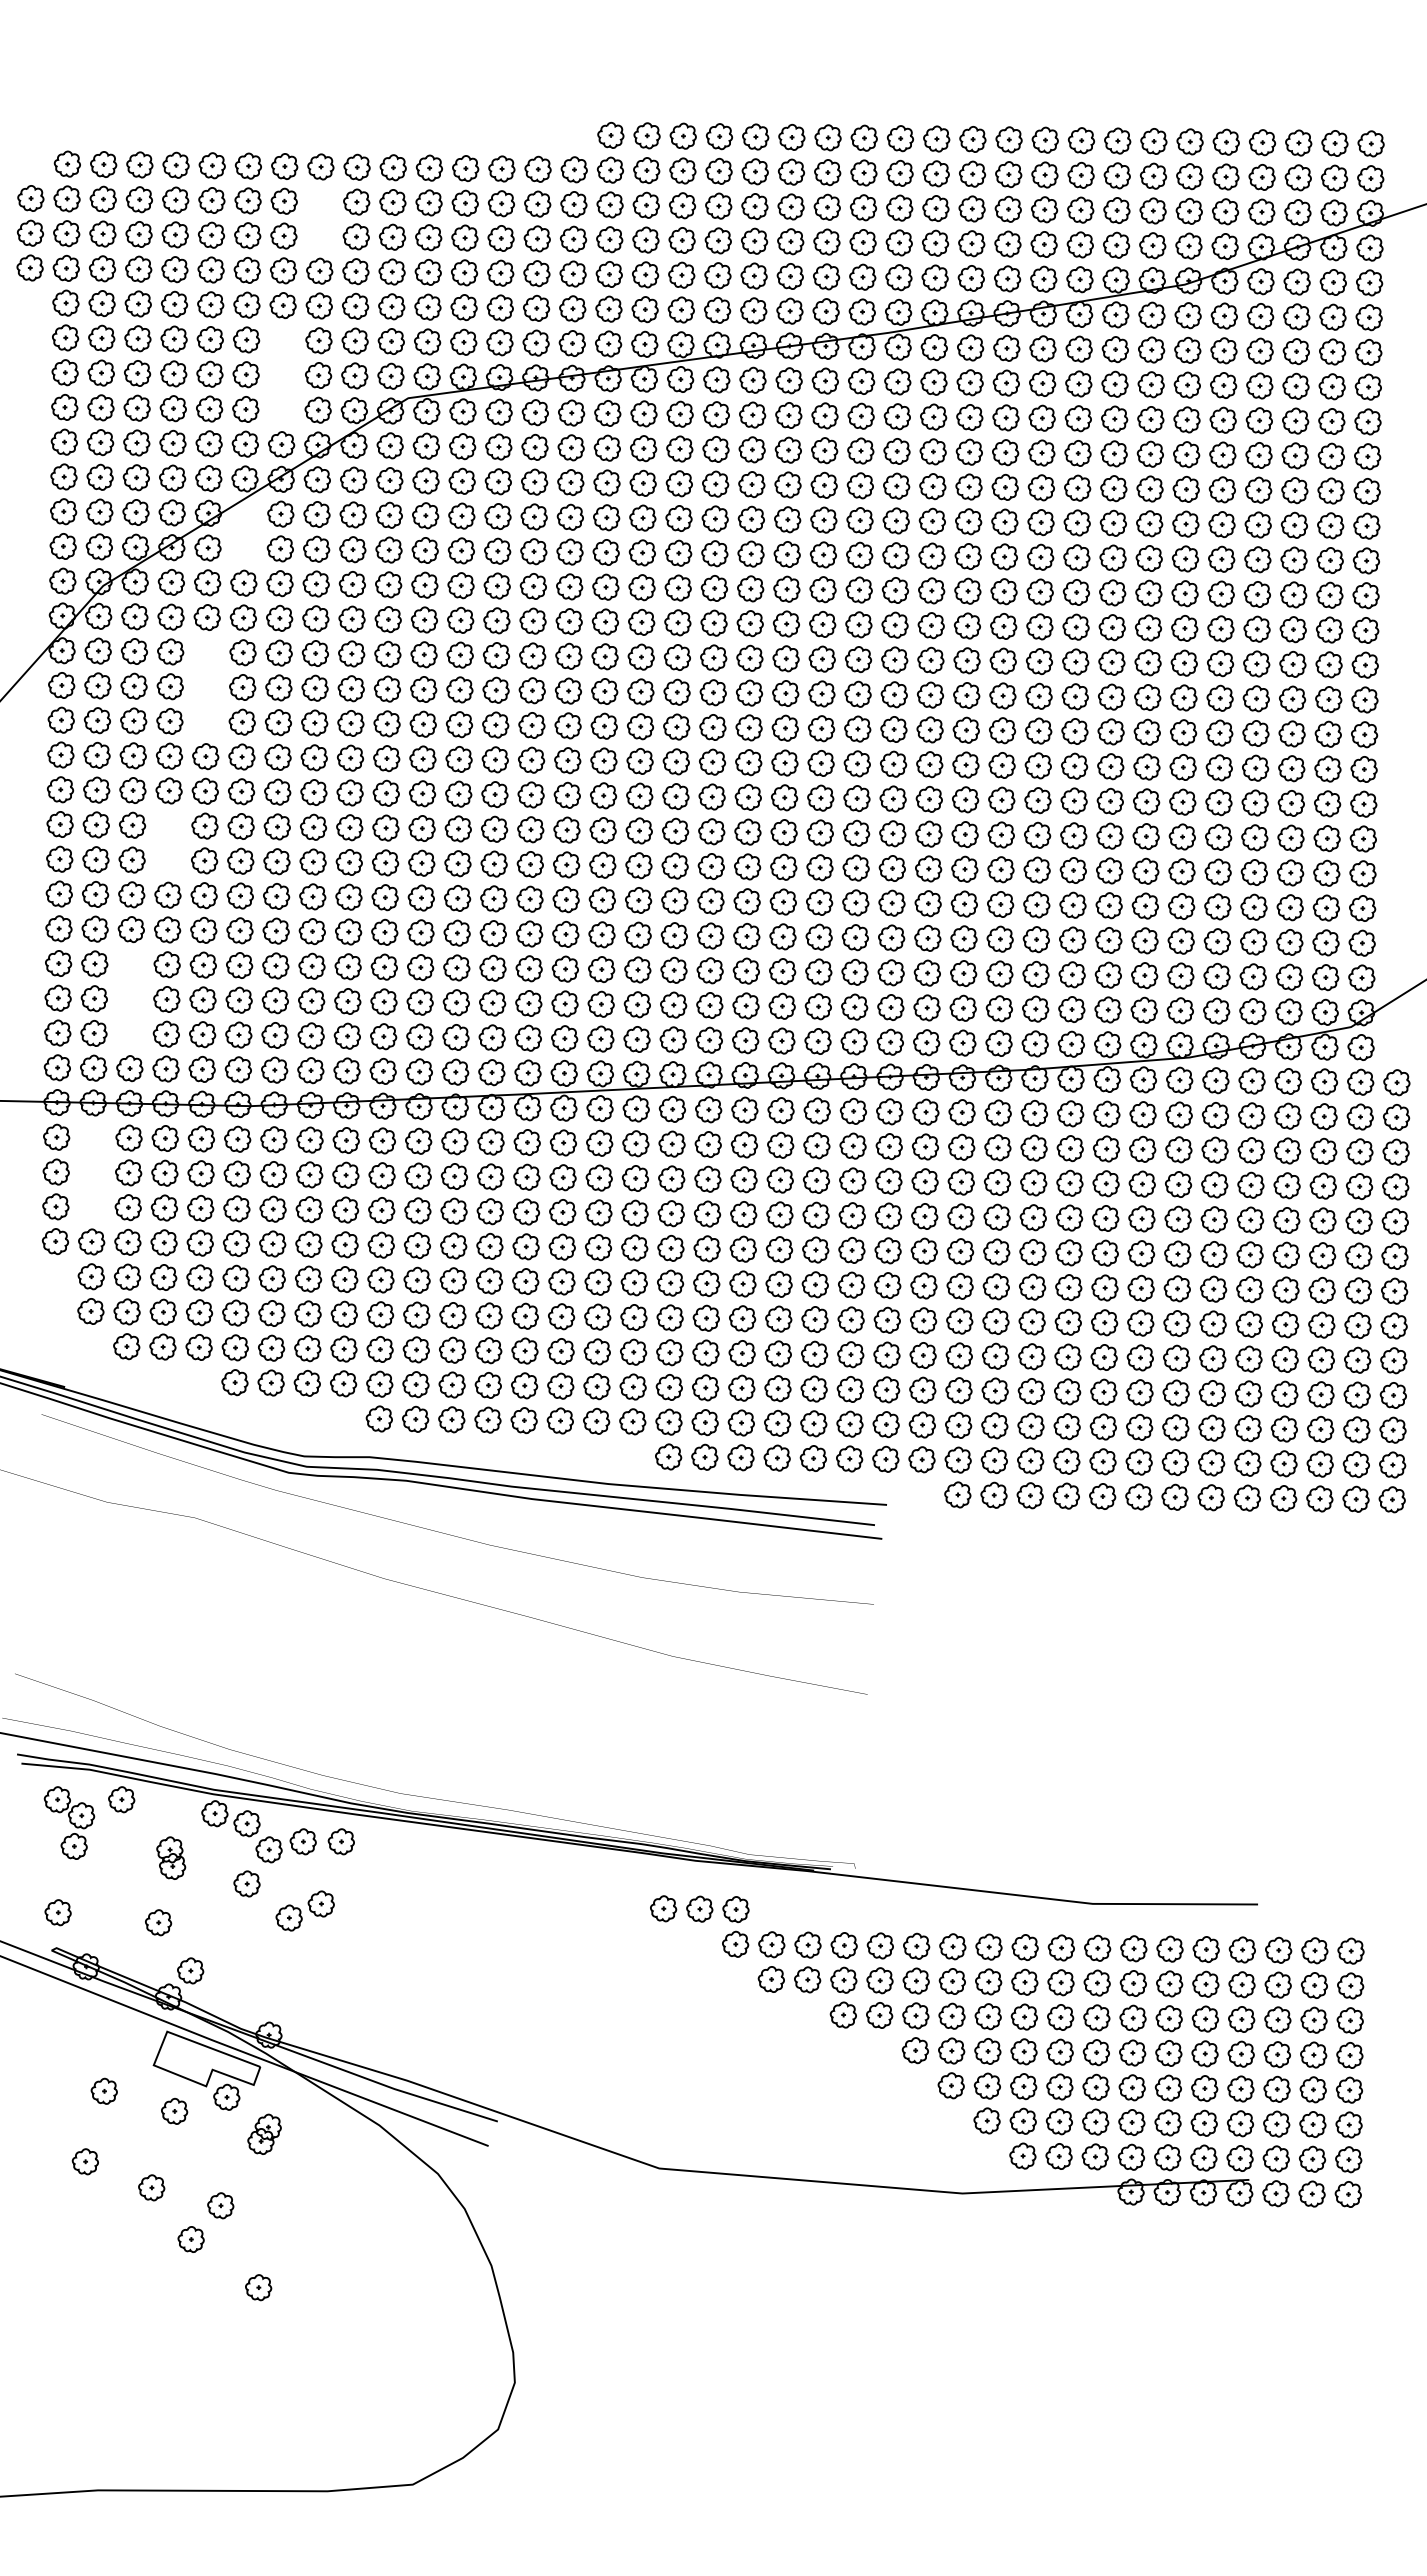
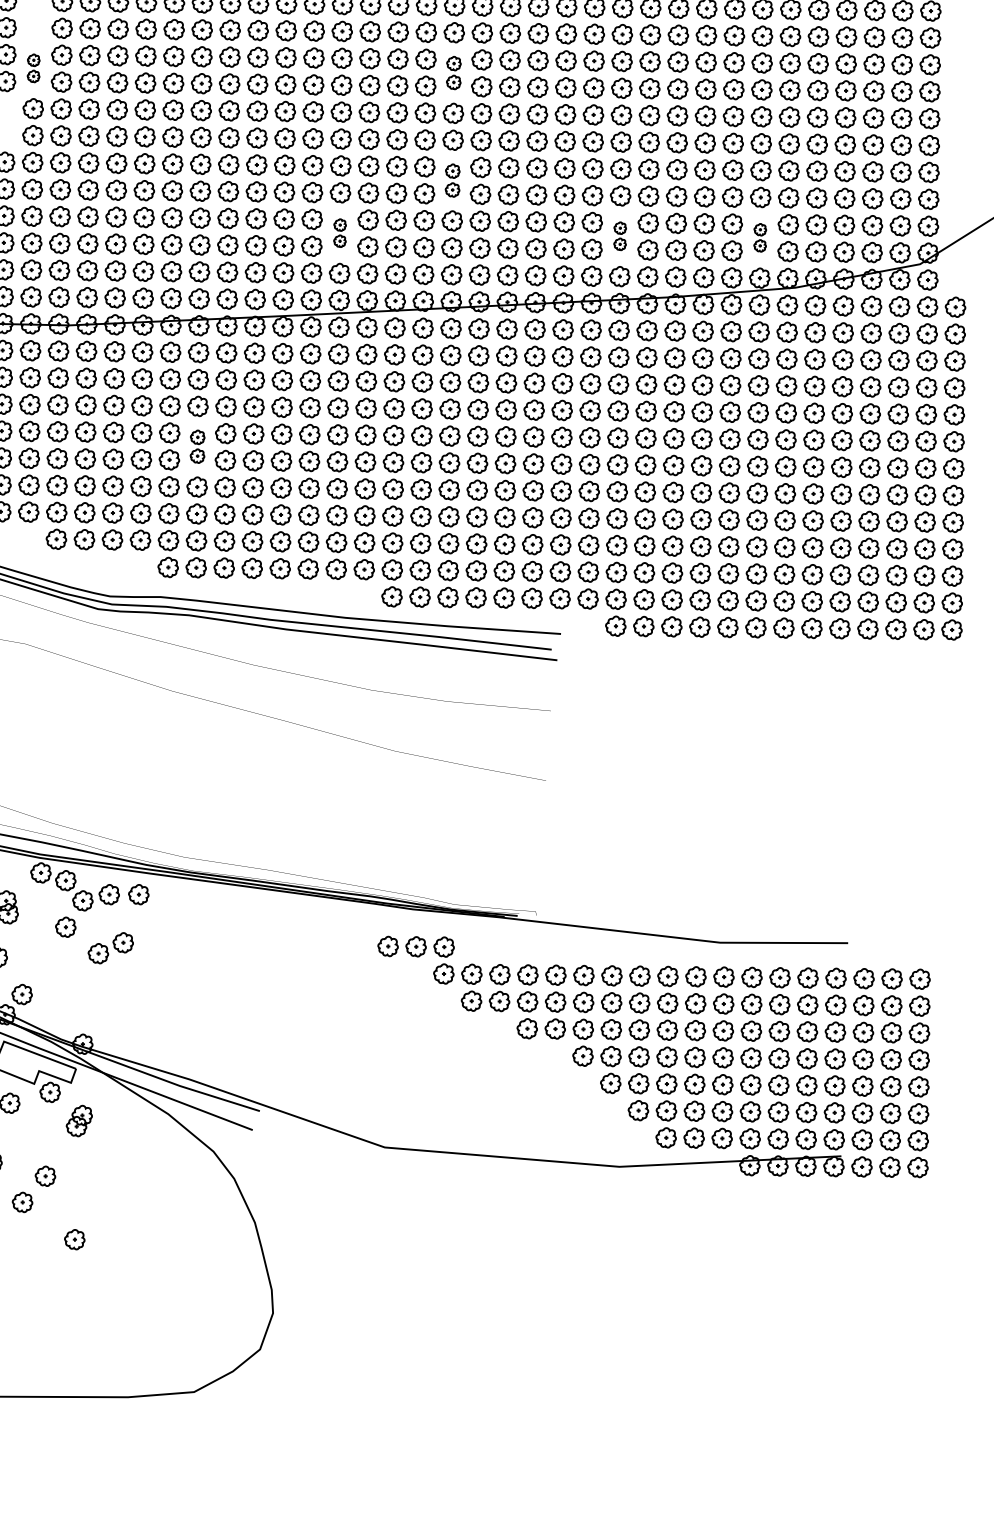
part: (205, 773) -> (33, 68), size x0.6
part: (748, 779) -> (453, 72), size x0.7
part: (746, 918) -> (452, 180), size x0.7
part: (601, 986) -> (340, 232), size x0.6
part: (963, 990) -> (620, 235), size x0.6
part: (1144, 992) -> (760, 237), size x0.6
part: (417, 1262) -> (197, 446), size x0.7

